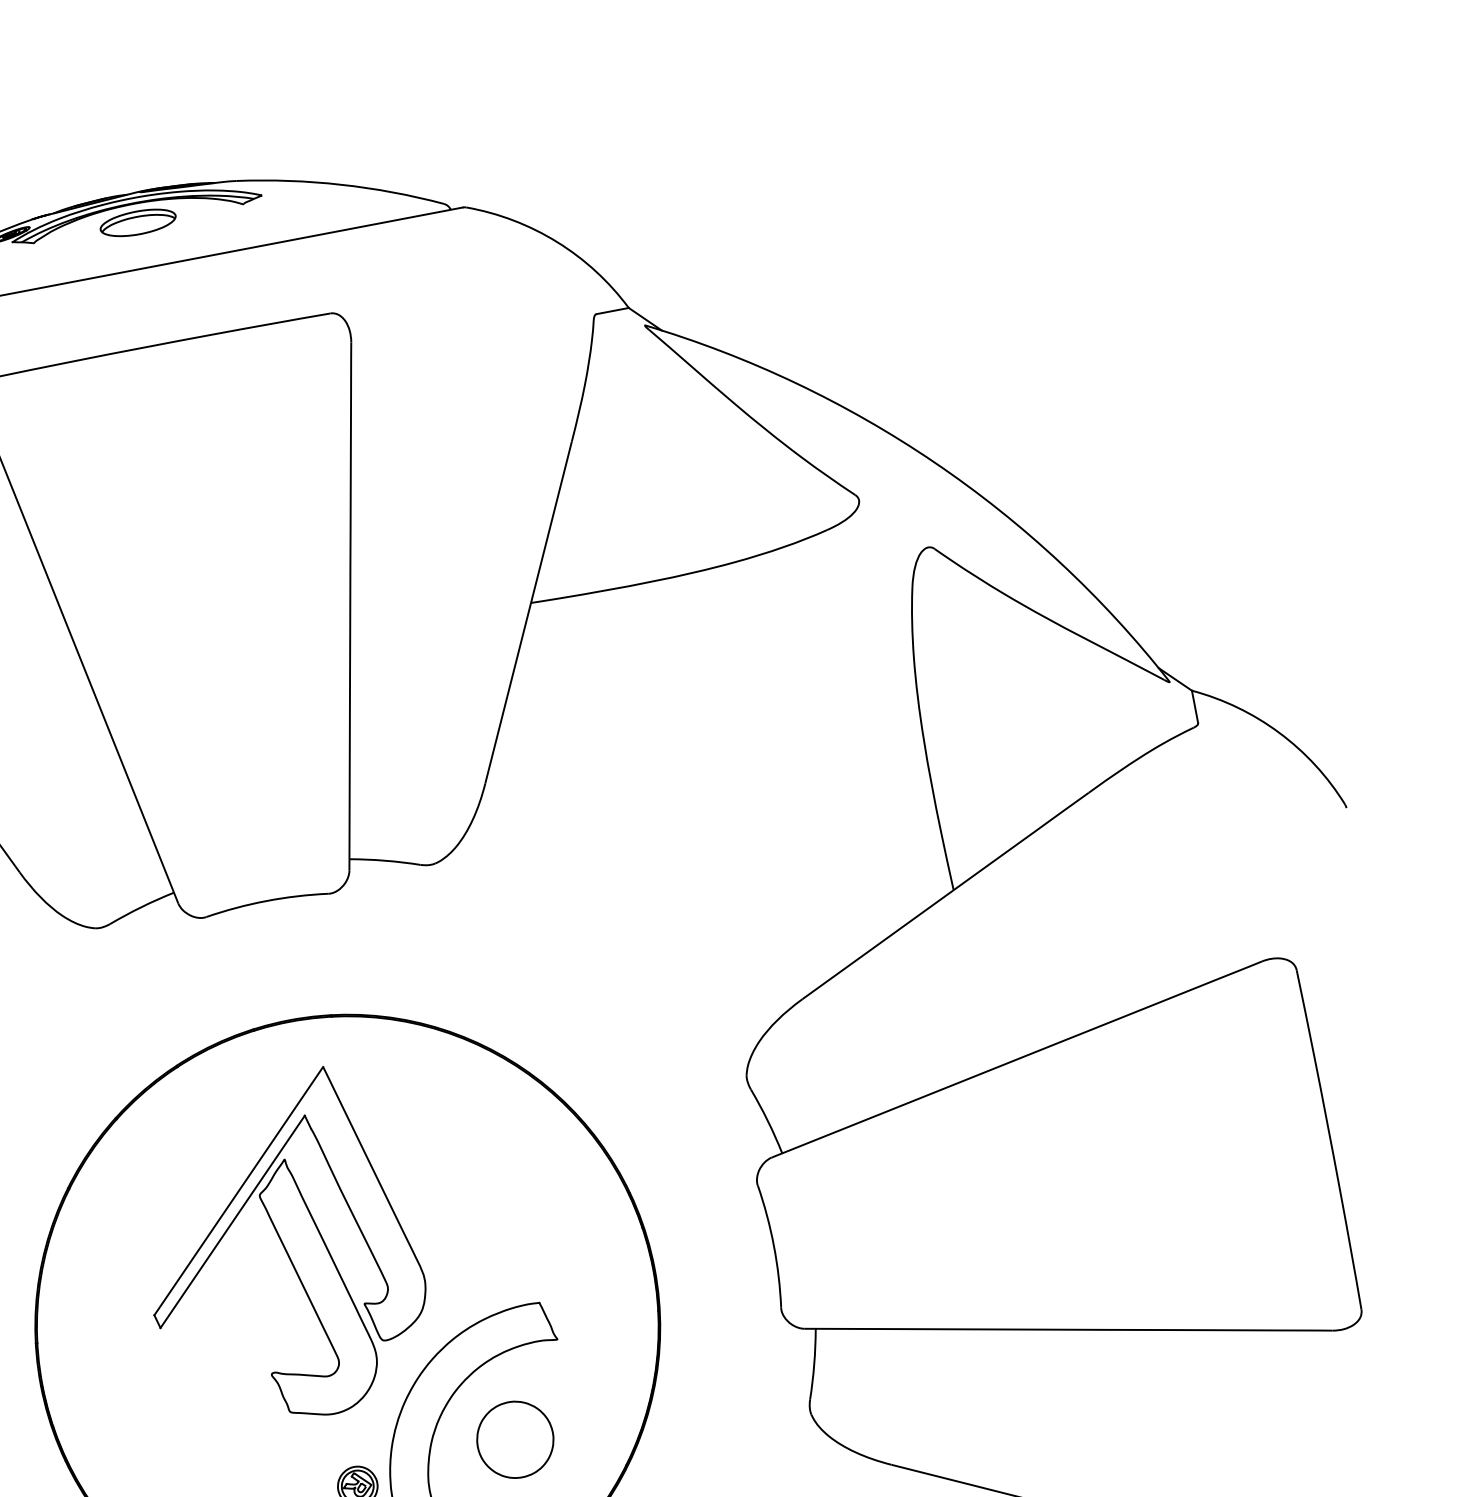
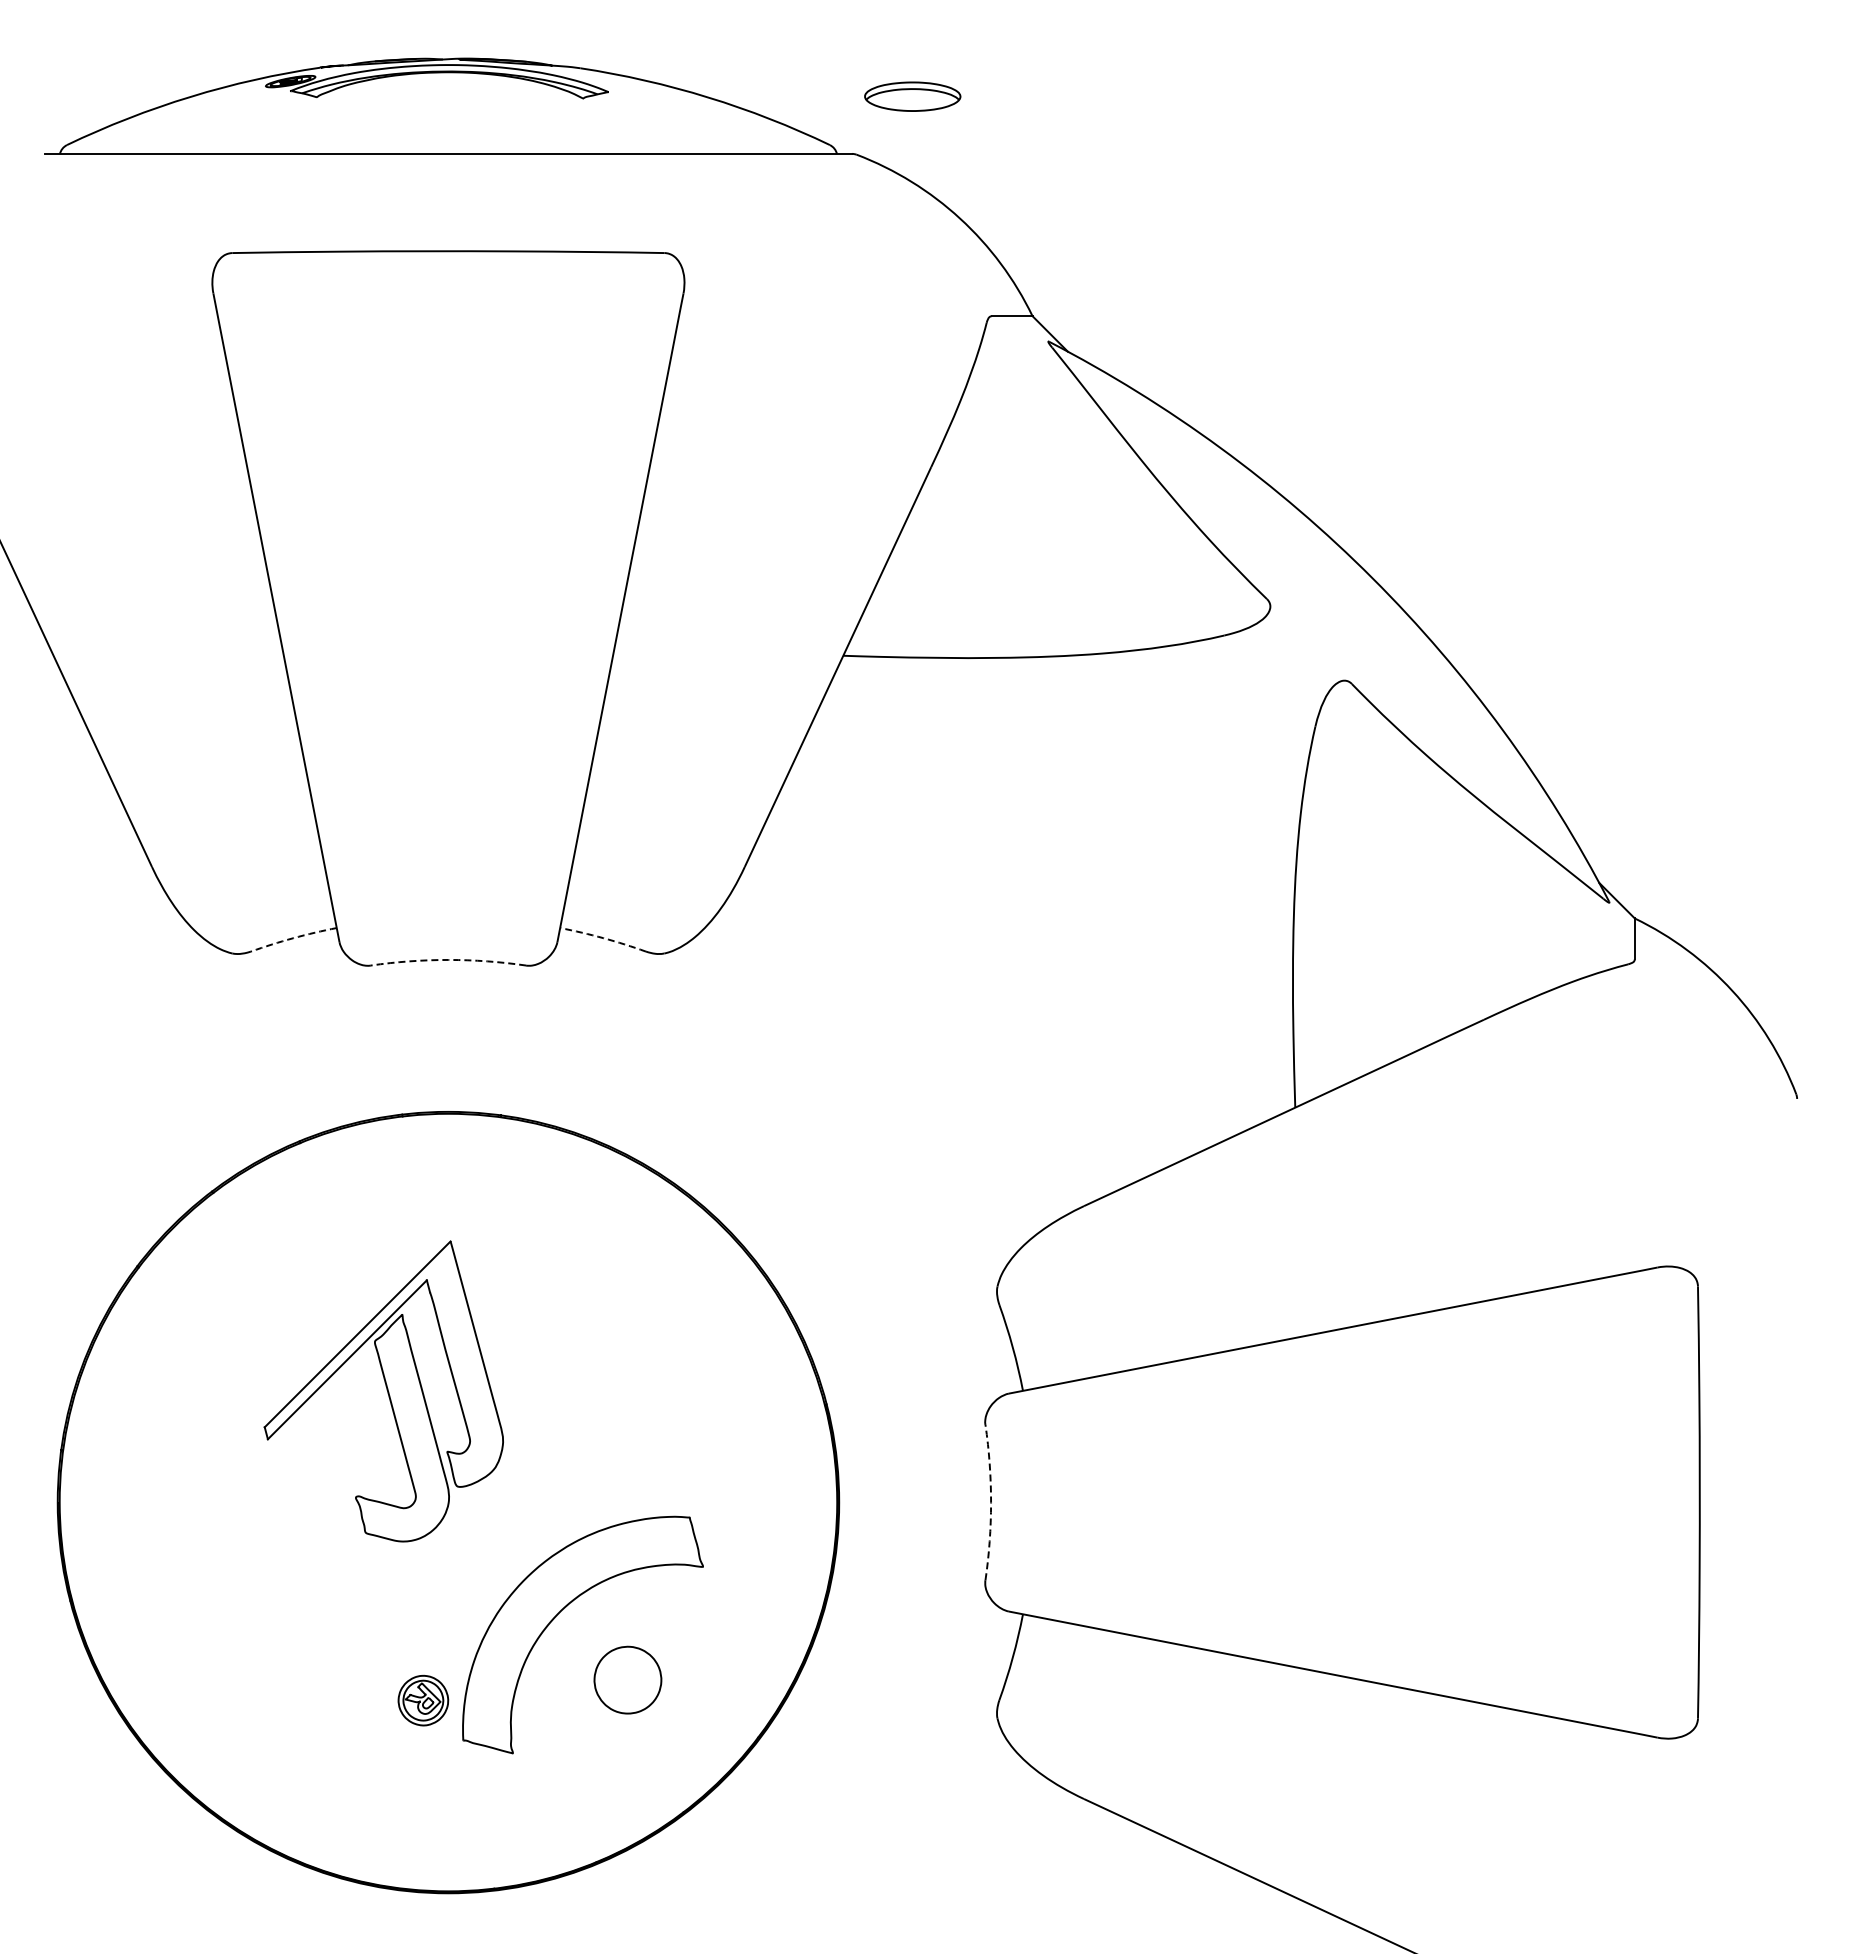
part: (137, 222) -> (912, 96), moved
arc: (385, 860) -> (603, 938), solid -> dashed
arc: (266, 900) -> (448, 959), solid -> dashed
arc: (141, 907) -> (293, 938), solid -> dashed
arc: (774, 1245) -> (991, 1502), solid -> dashed
part: (280, 1249) -> (383, 1391), size x0.7
part: (514, 1439) -> (627, 1679), size x0.7

